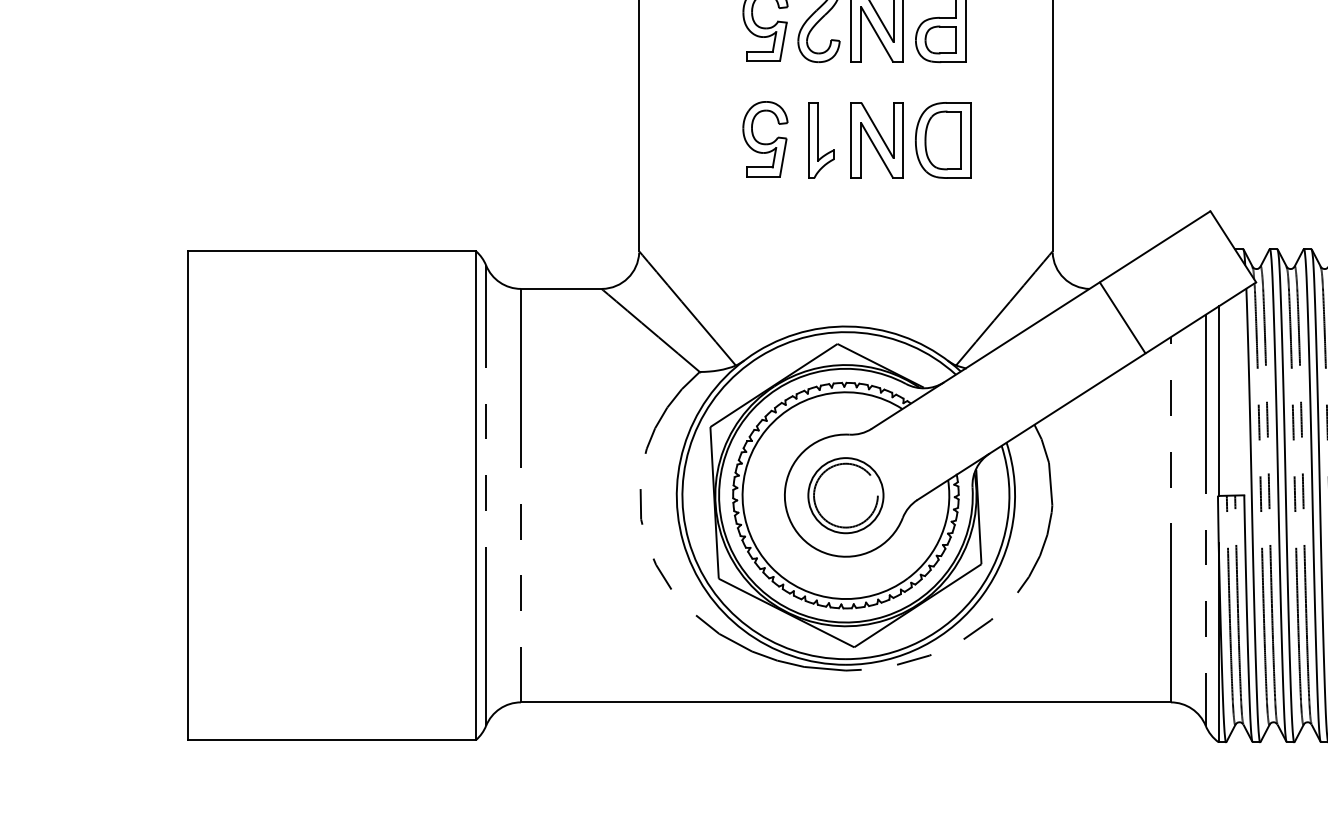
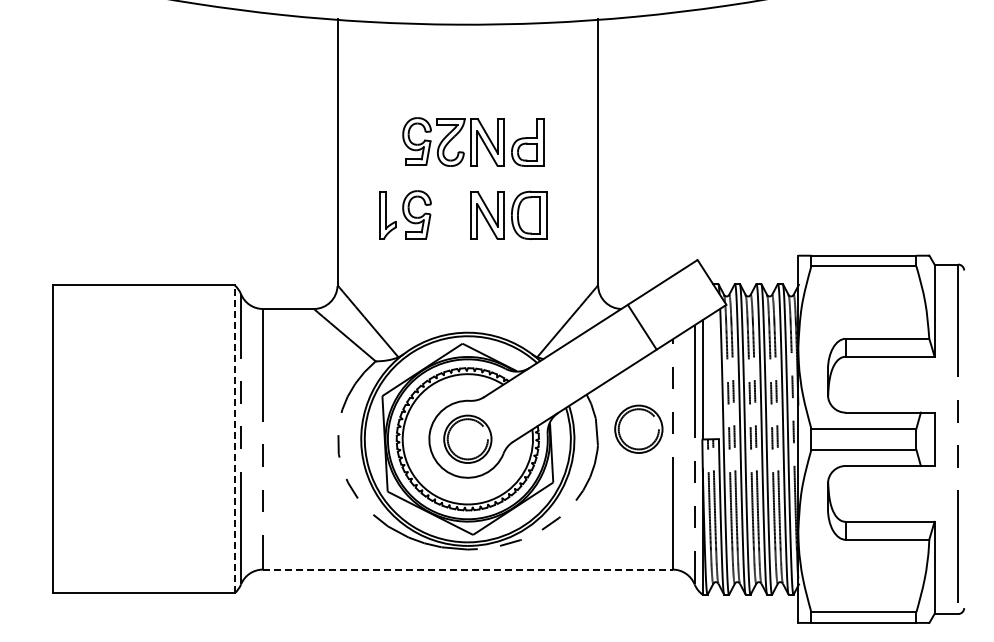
part: (820, 140) -> (387, 215), moved
part: (1116, 478) -> (638, 428), added
line: (475, 495) -> (234, 439), solid -> dashed
line: (845, 702) -> (467, 569), solid -> dashed

